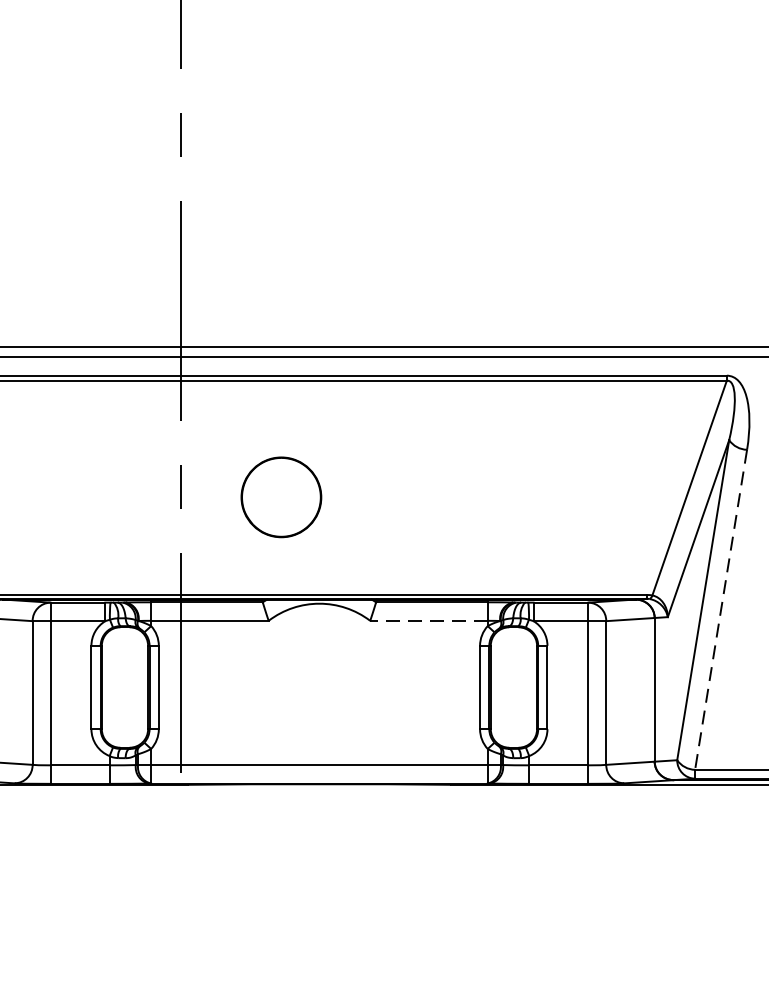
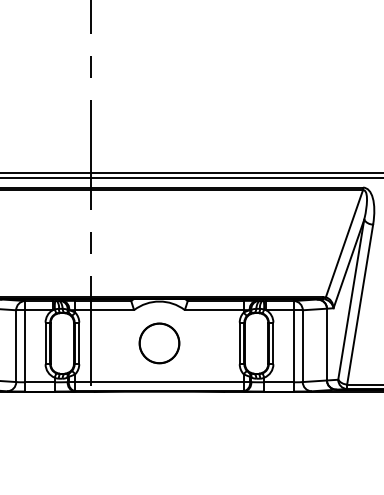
part: (281, 497) -> (159, 343), moved
line: (721, 609) -> (360, 304), dashed -> solid
line: (427, 621) -> (213, 310), dashed -> solid

